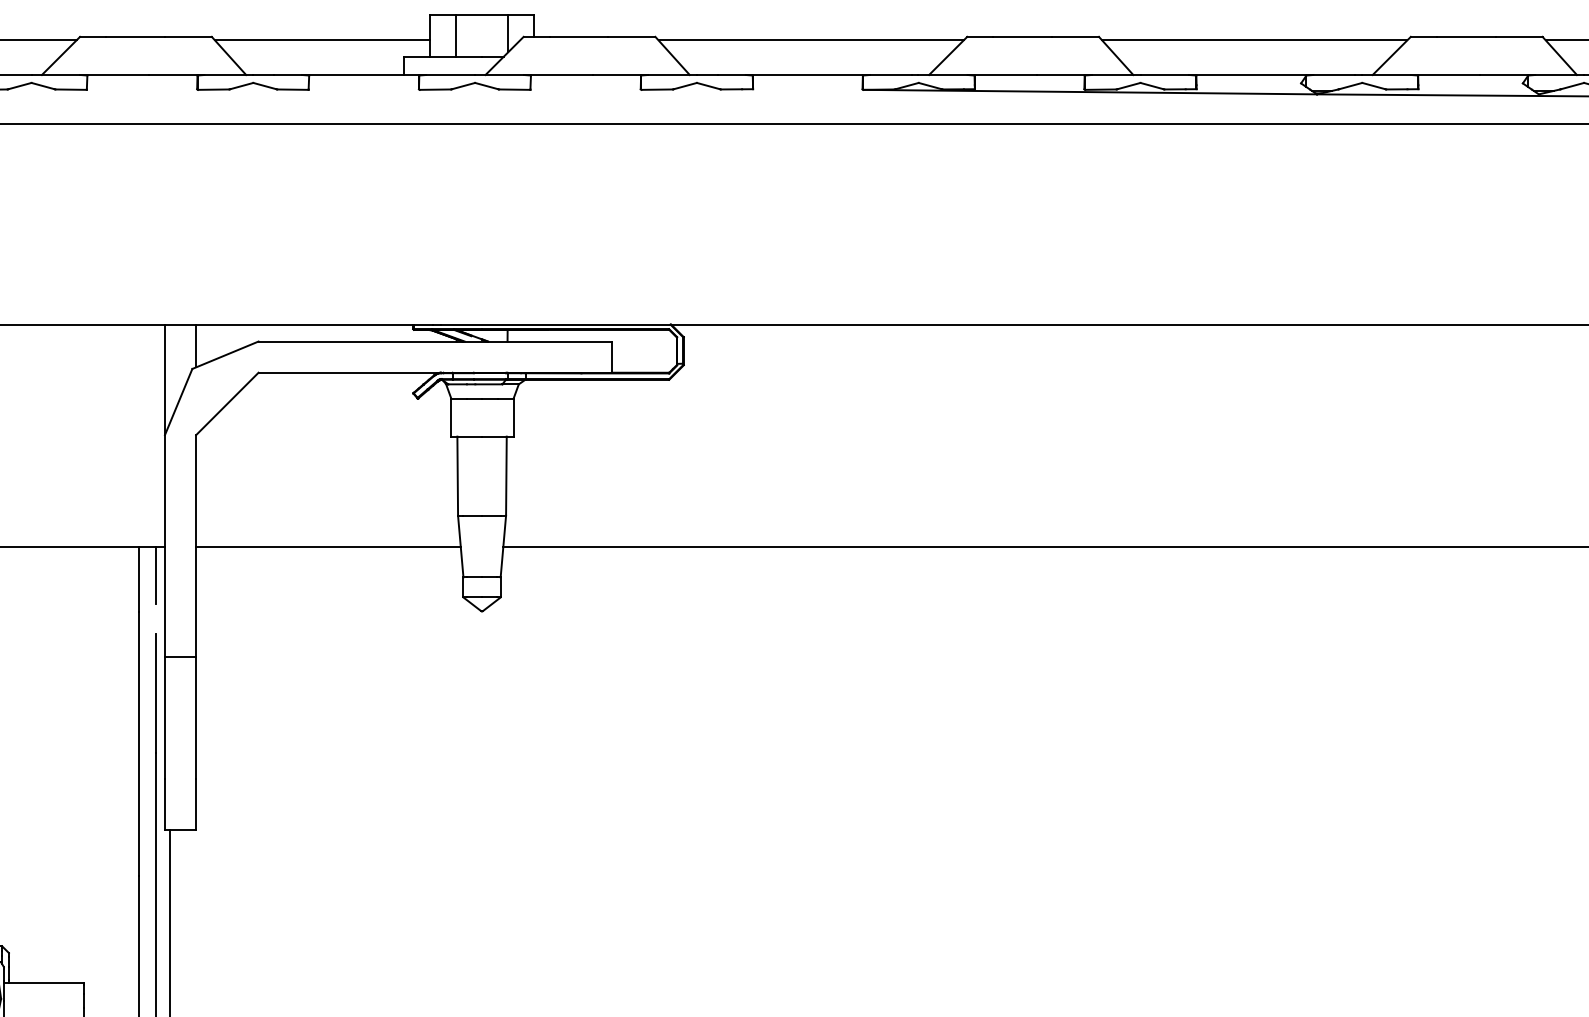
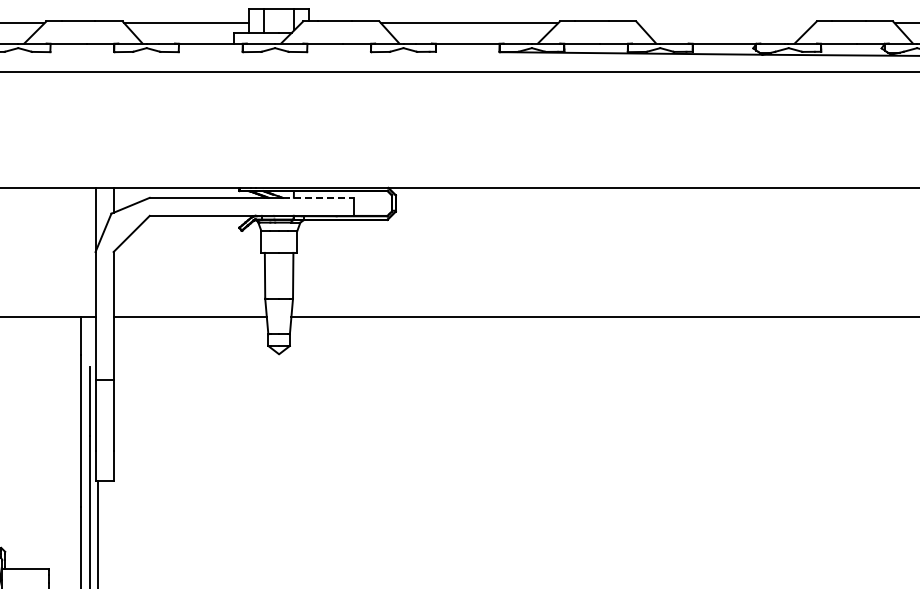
line: (1254, 40) -> (726, 23), removed
line: (550, 340) -> (318, 197), solid -> dashed
line: (156, 574) -> (90, 332), removed

